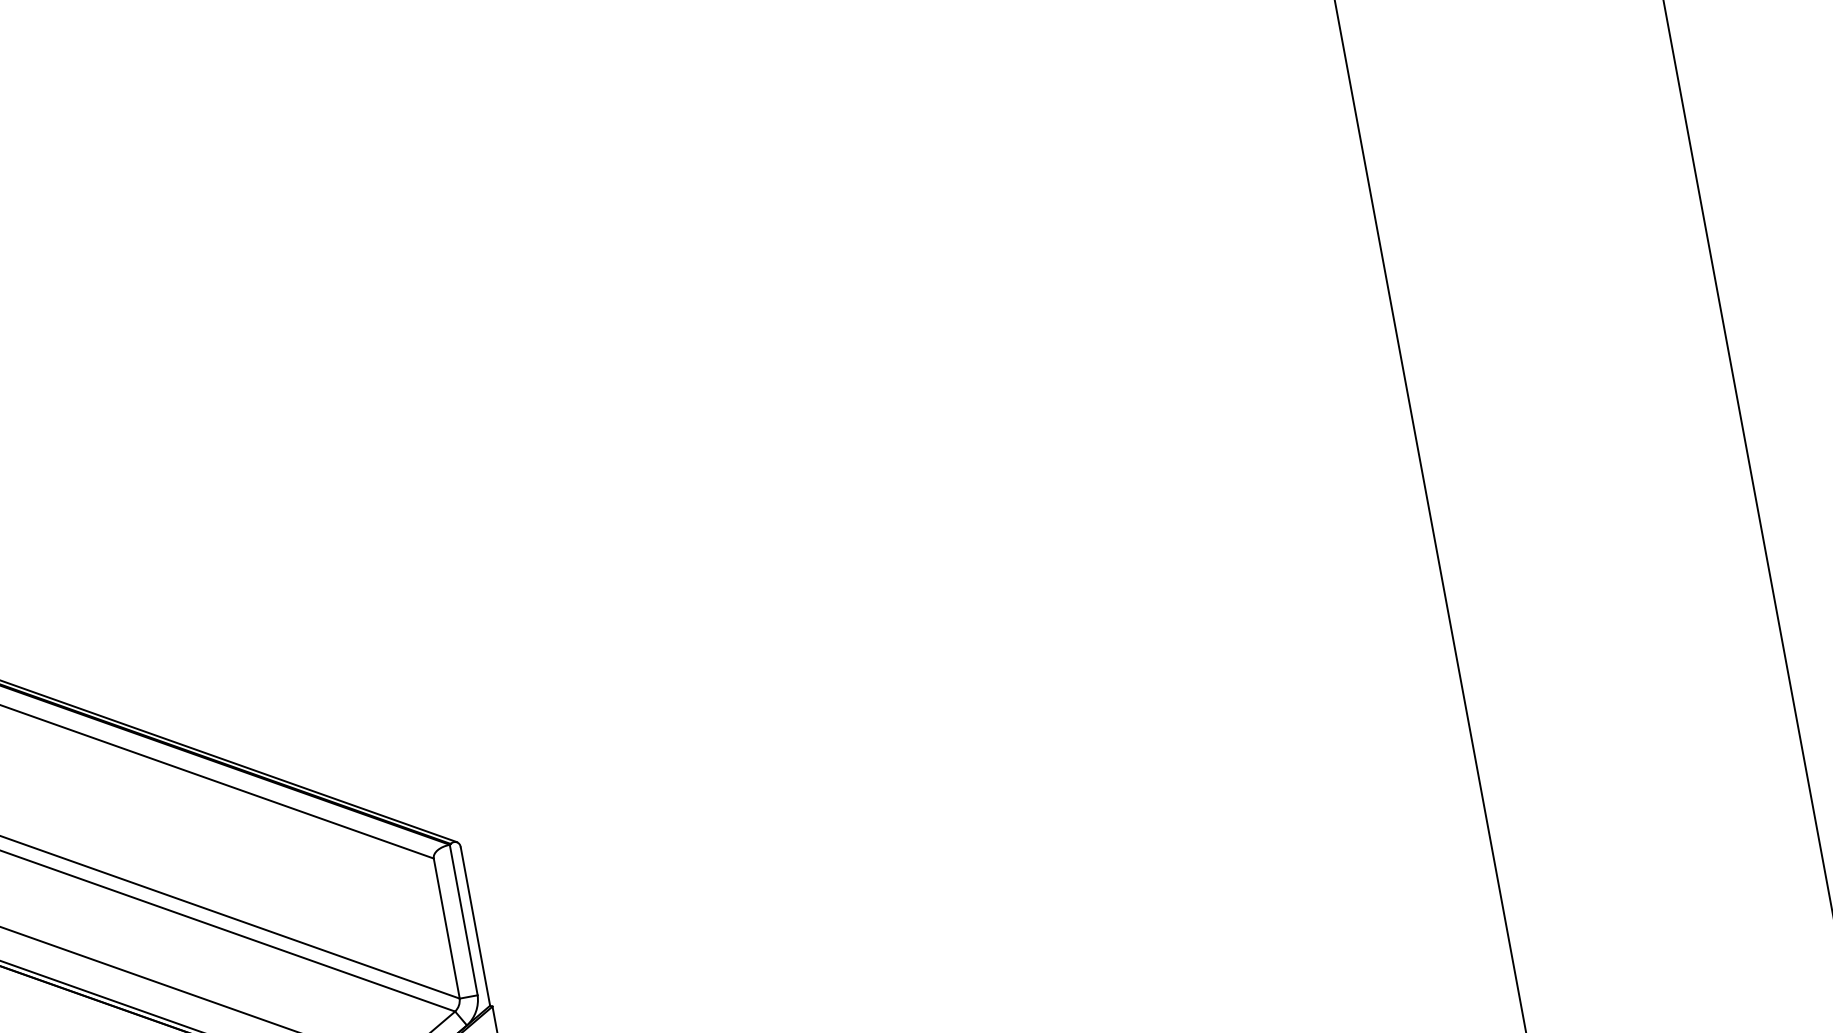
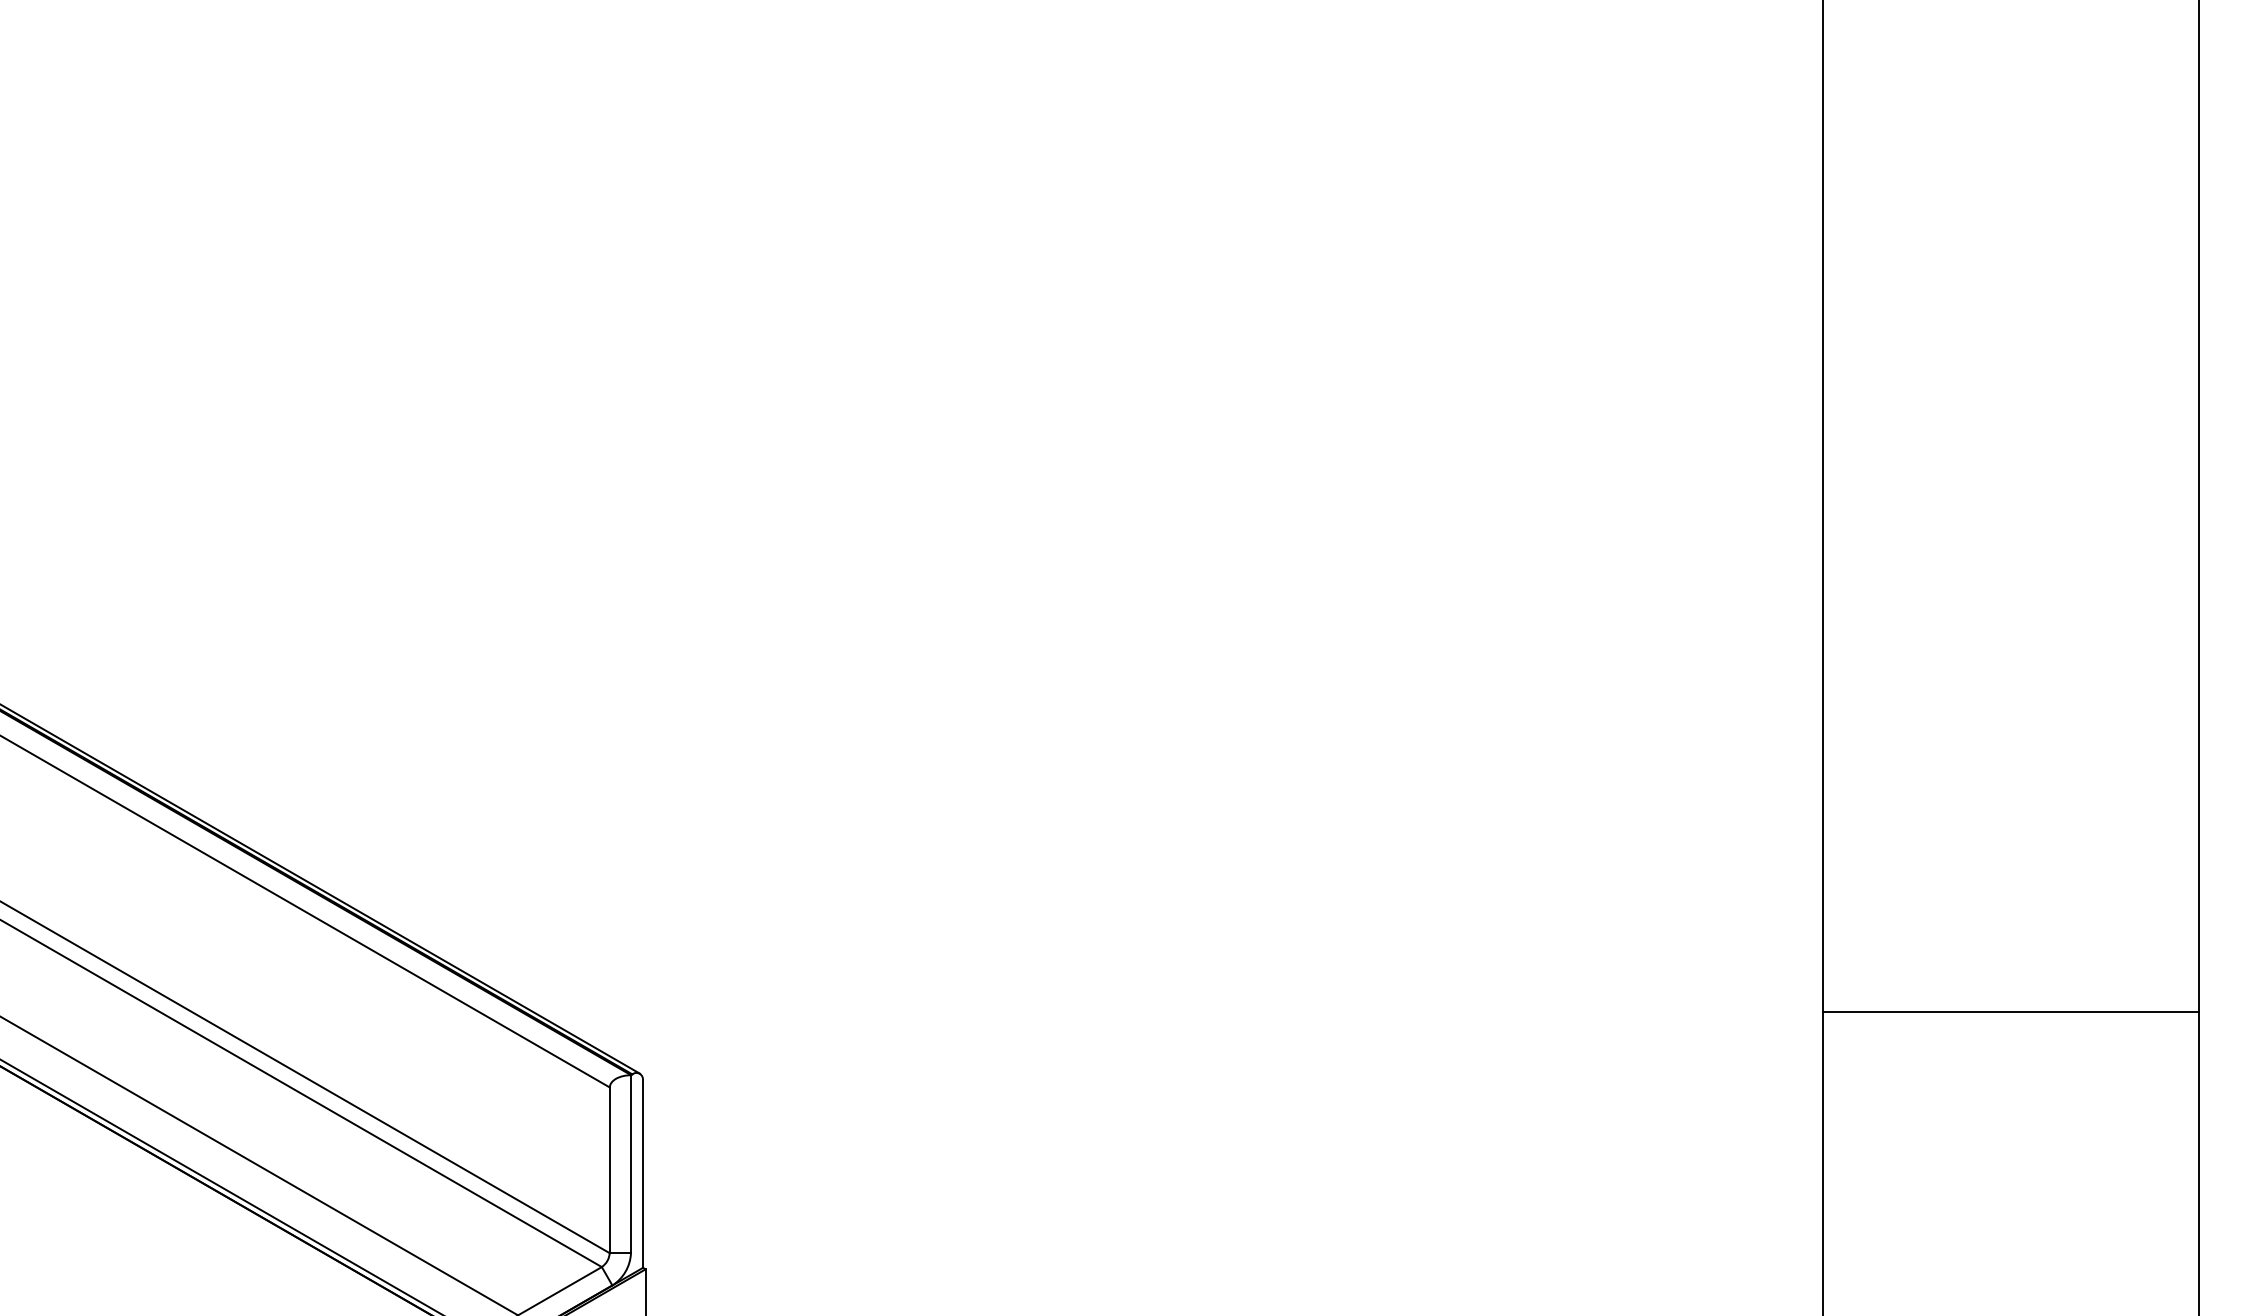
line: (1605, 575) -> (2010, 1012), added

